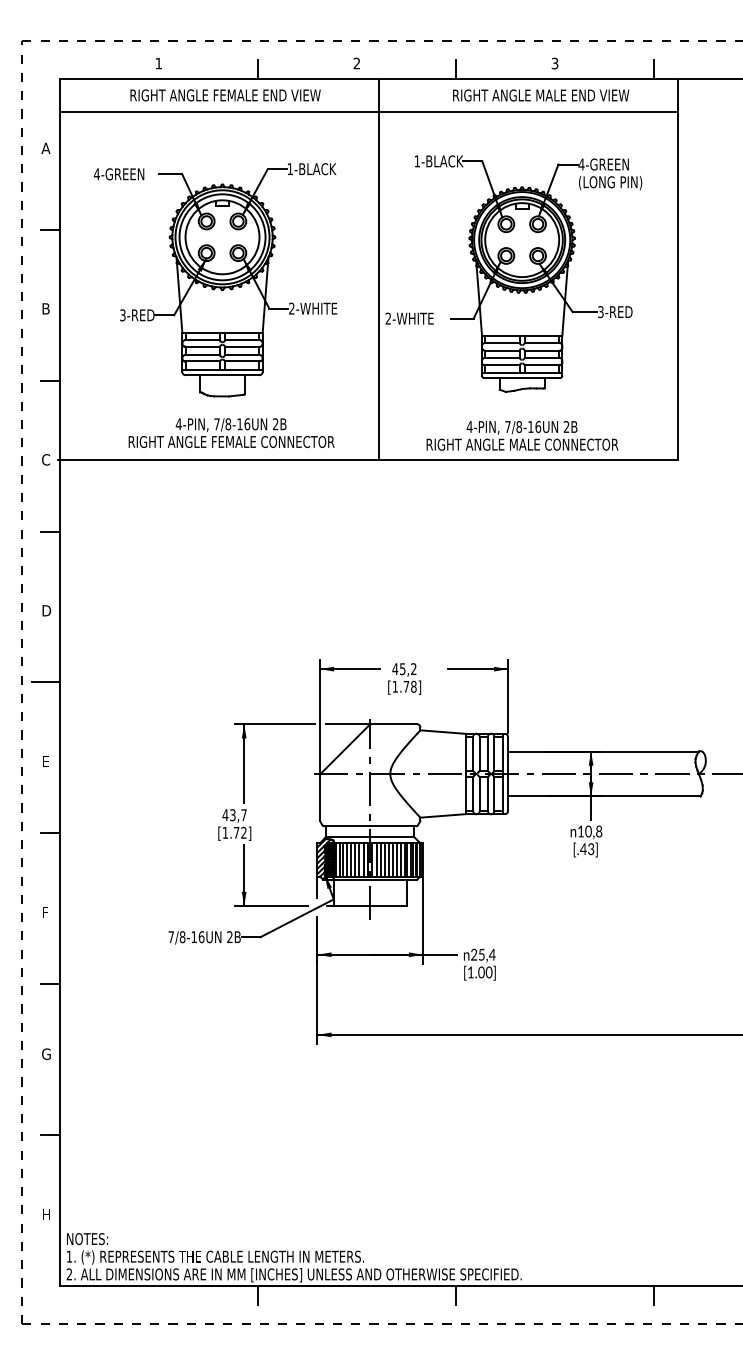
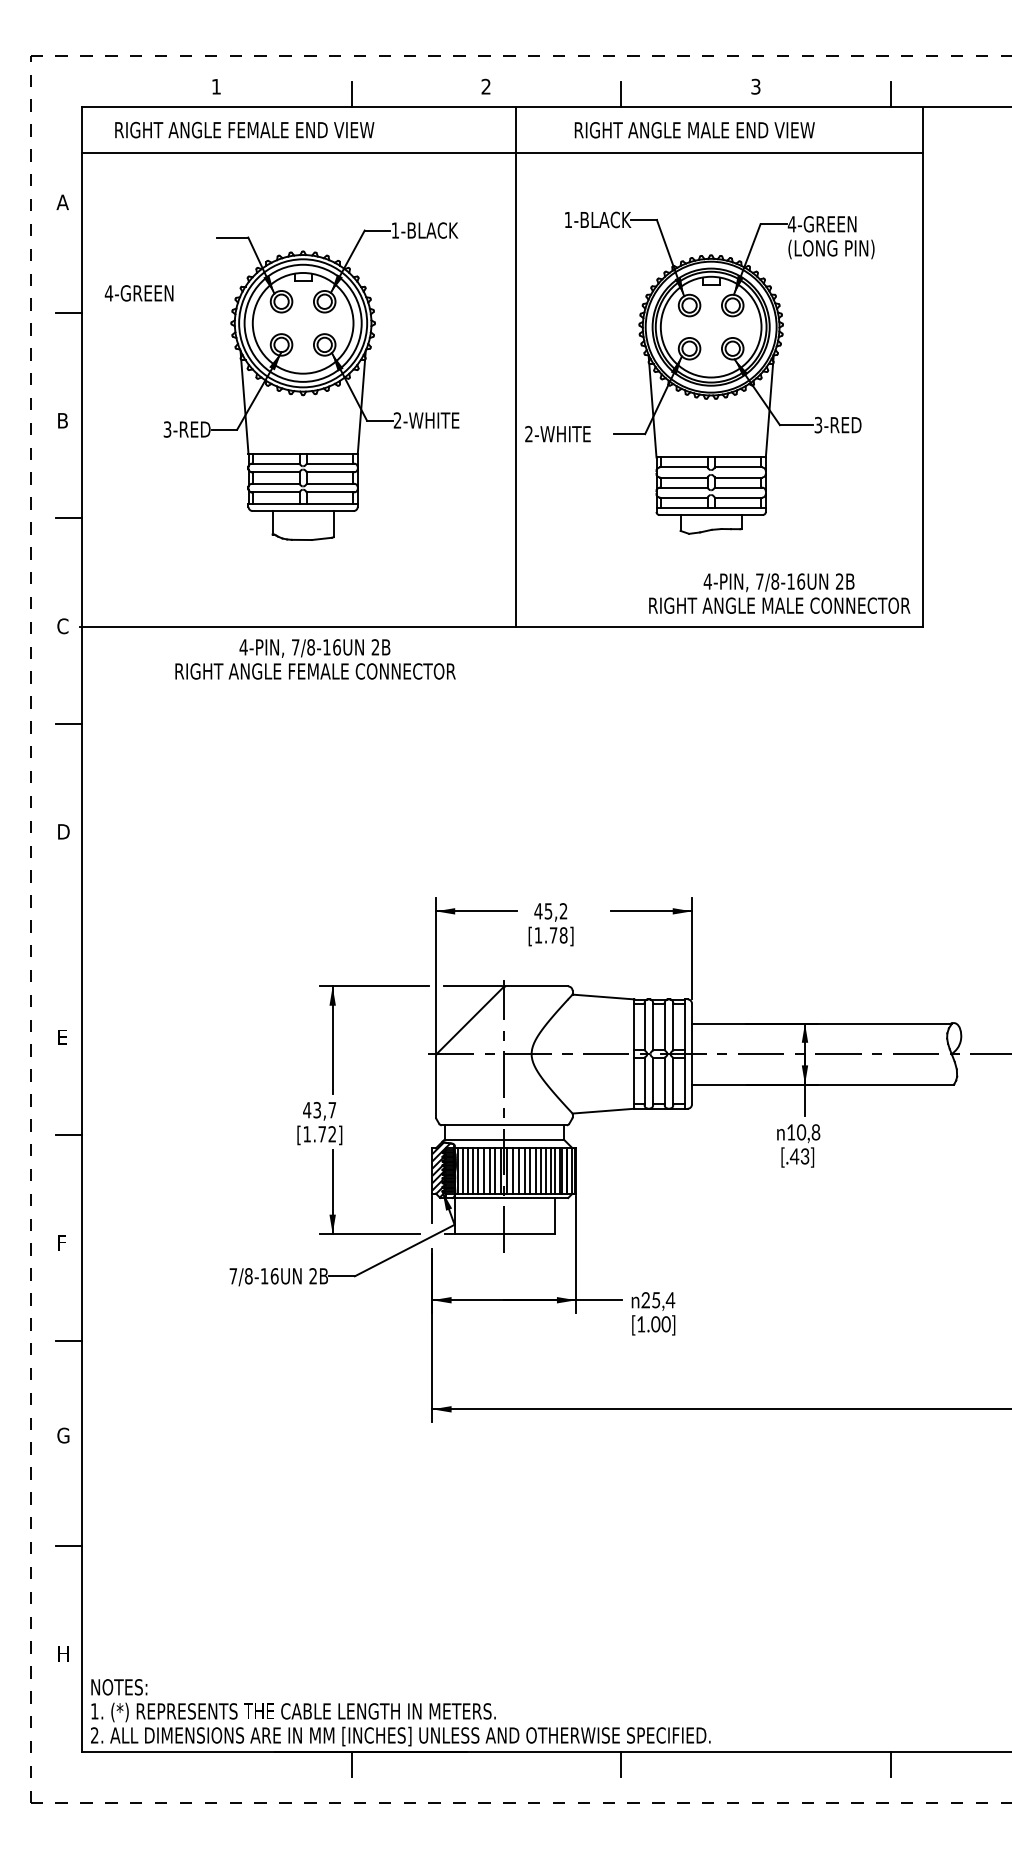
text: (225, 95) -> (244, 130), moved
text: (541, 95) -> (695, 130), moved
text: (118, 174) -> (138, 293), moved
text: (231, 432) -> (315, 658), moved
text: (522, 435) -> (779, 593), moved
line: (45, 682) -> (62, 929), removed

